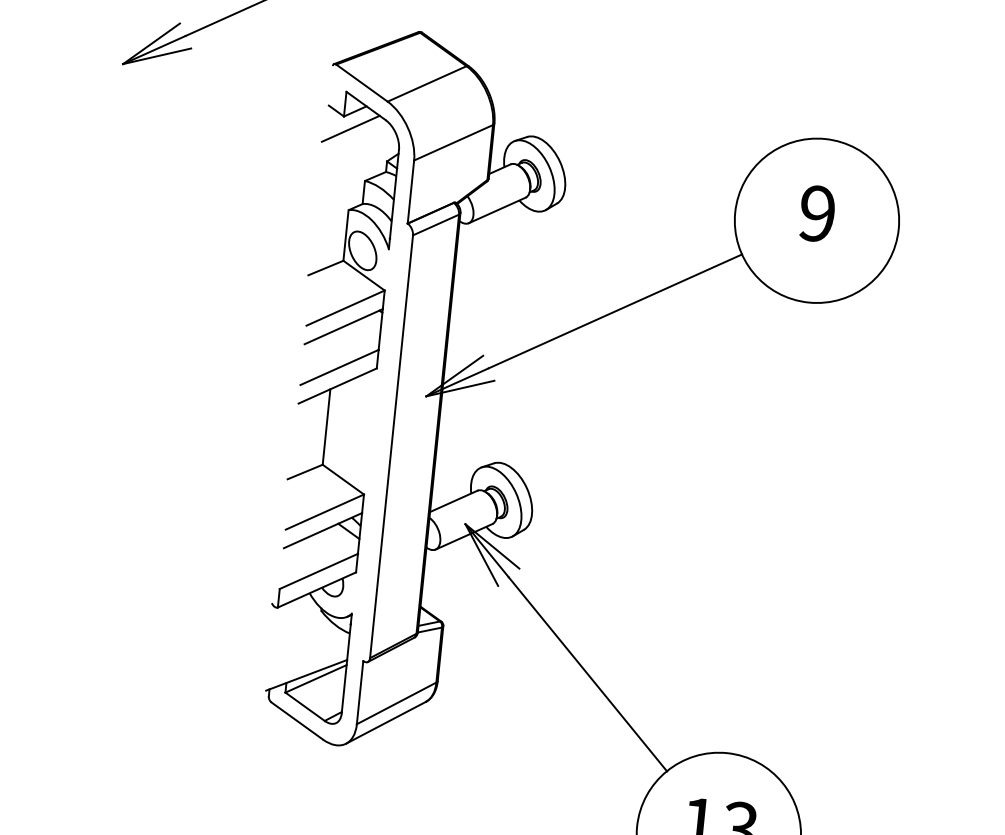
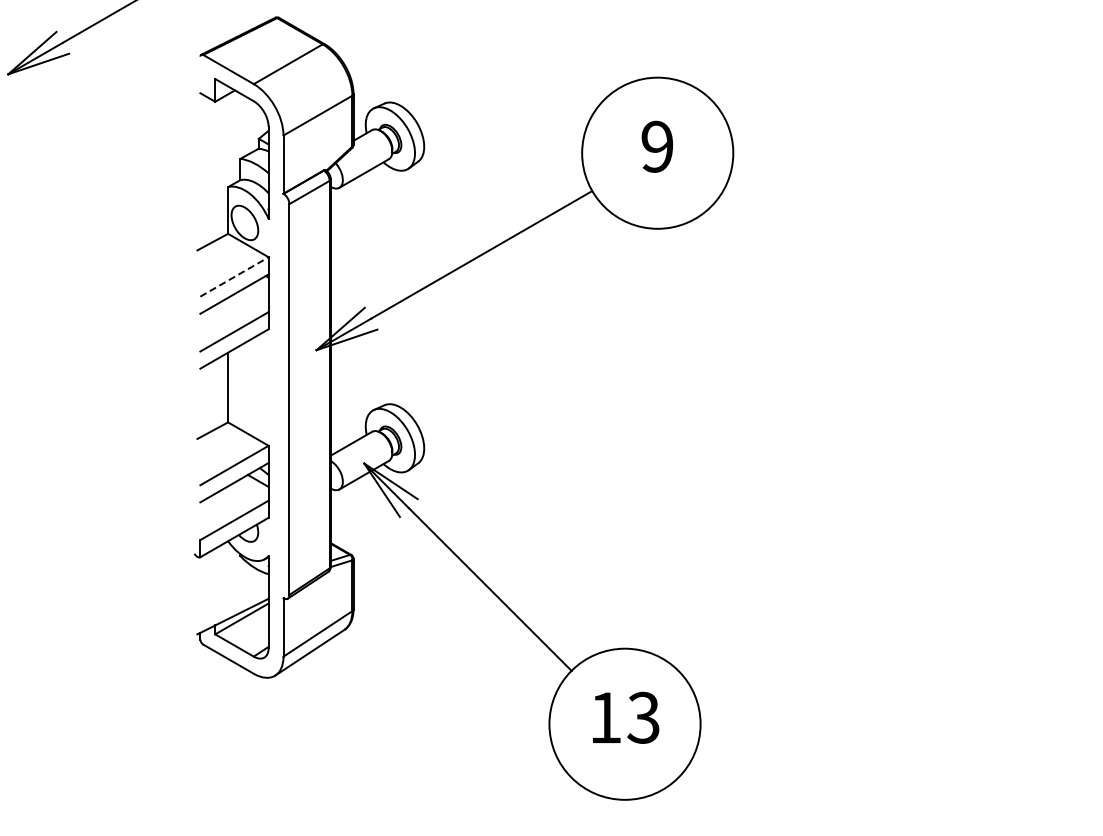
line: (350, 127) -> (222, 111), removed
line: (345, 307) -> (234, 276), solid -> dashed

